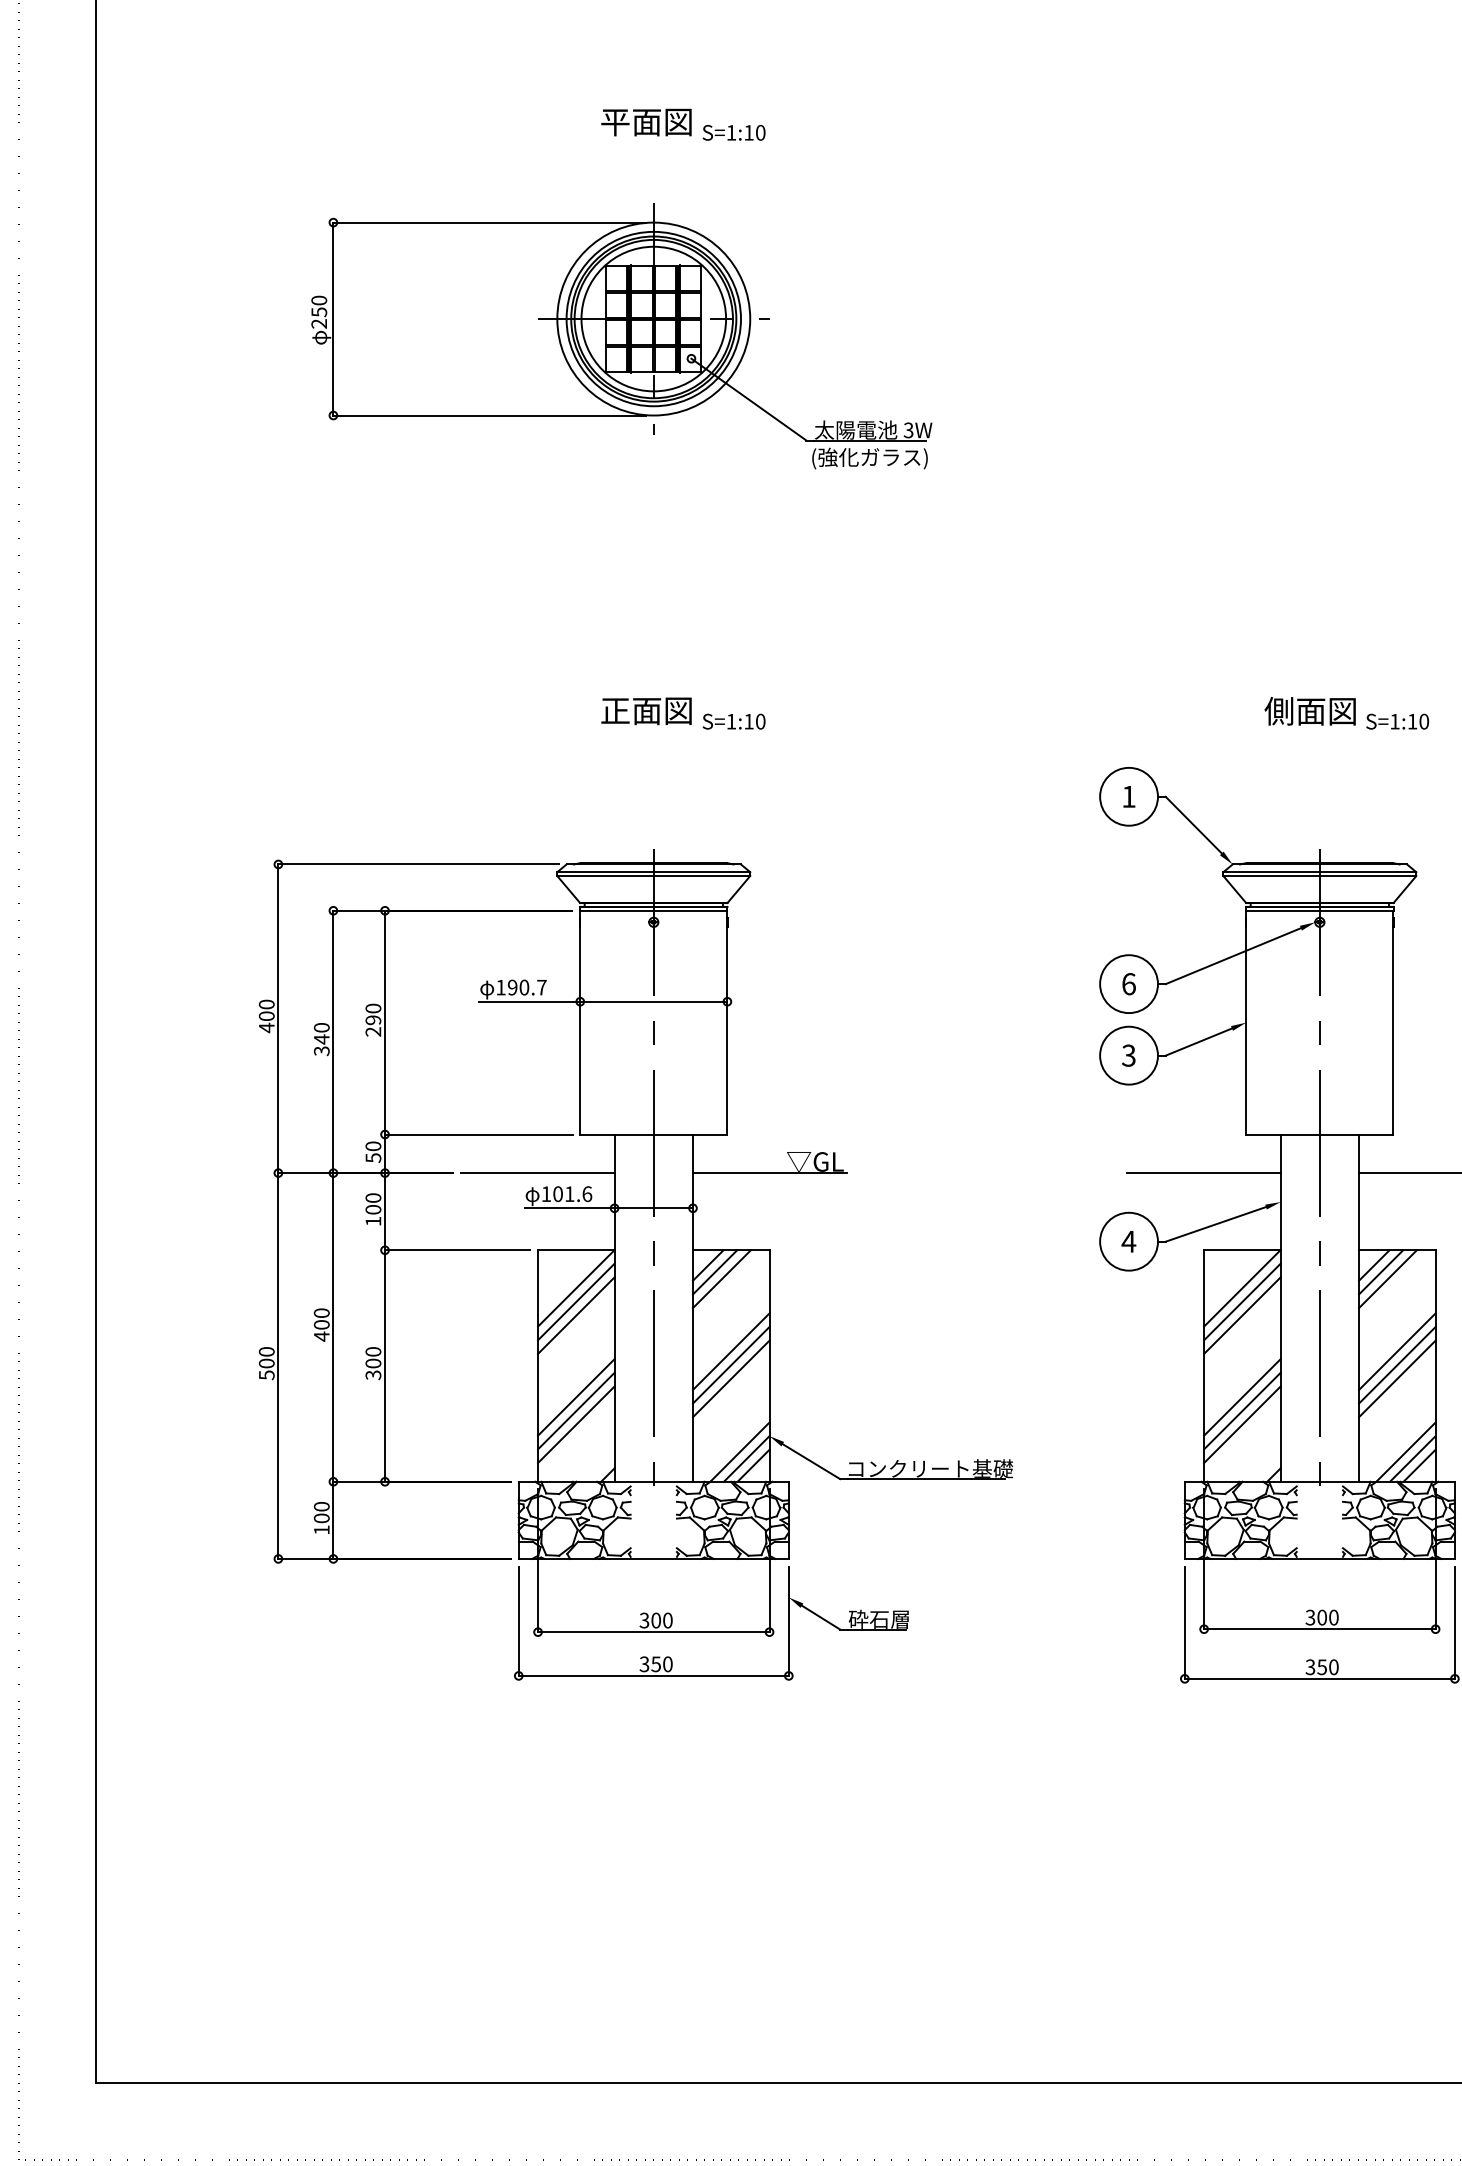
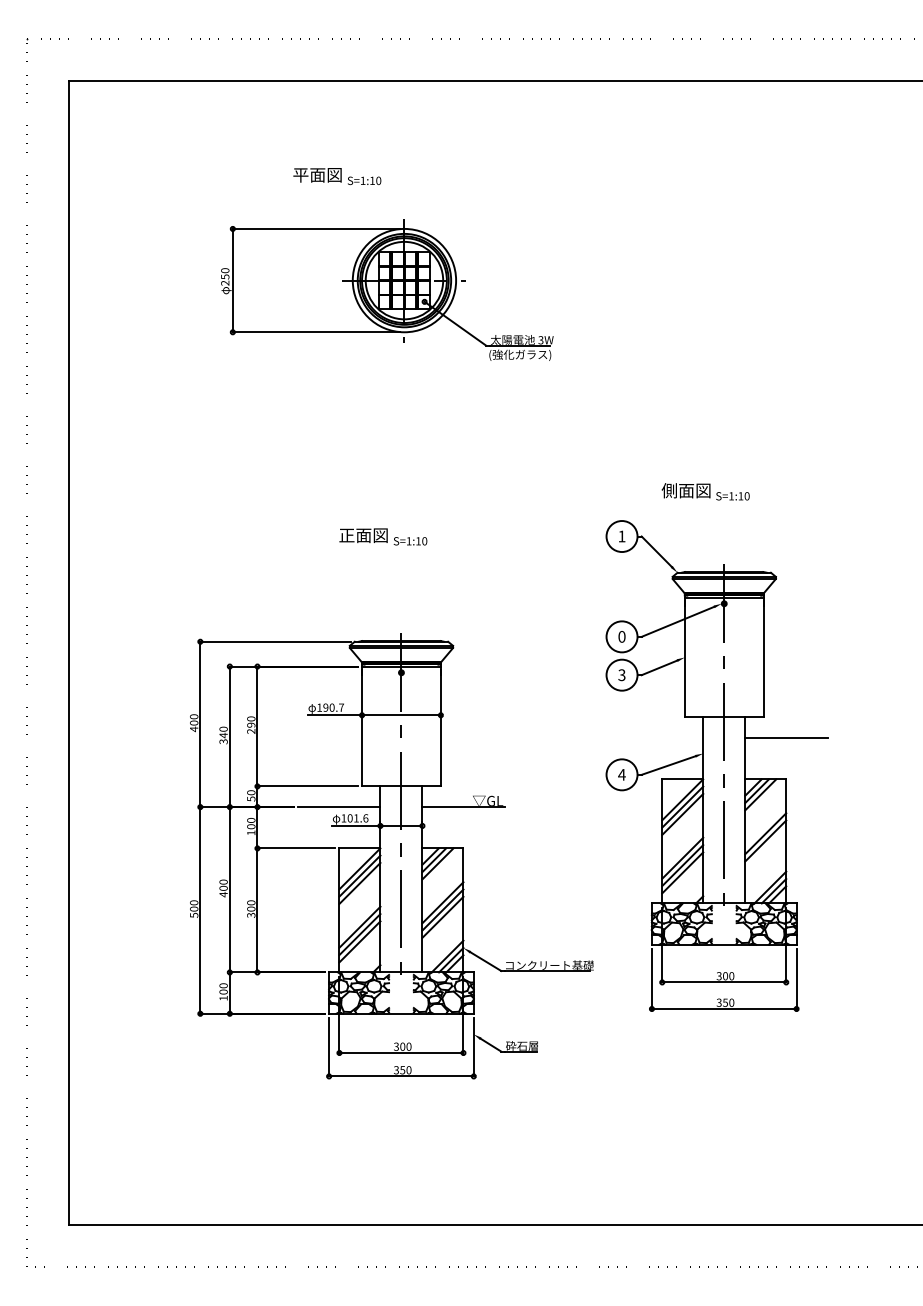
text: (683, 124) -> (337, 176), moved
part: (622, 335) -> (387, 289), moved
text: (683, 712) -> (383, 536), moved
text: (1346, 712) -> (705, 491), moved
text: (1128, 983) -> (621, 636), 6 -> 0
line: (1202, 1173) -> (661, 738), removed
part: (635, 1265) -> (391, 856), moved
line: (1396, 1377) -> (765, 847), removed

